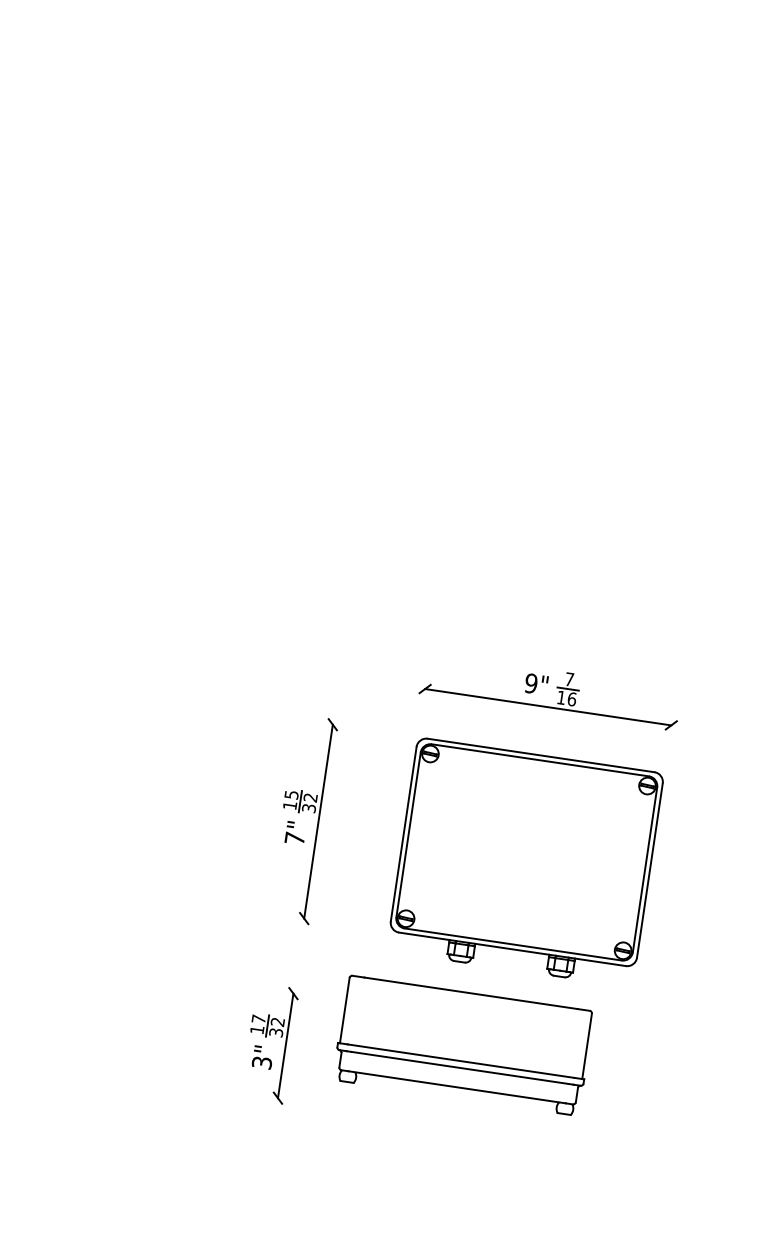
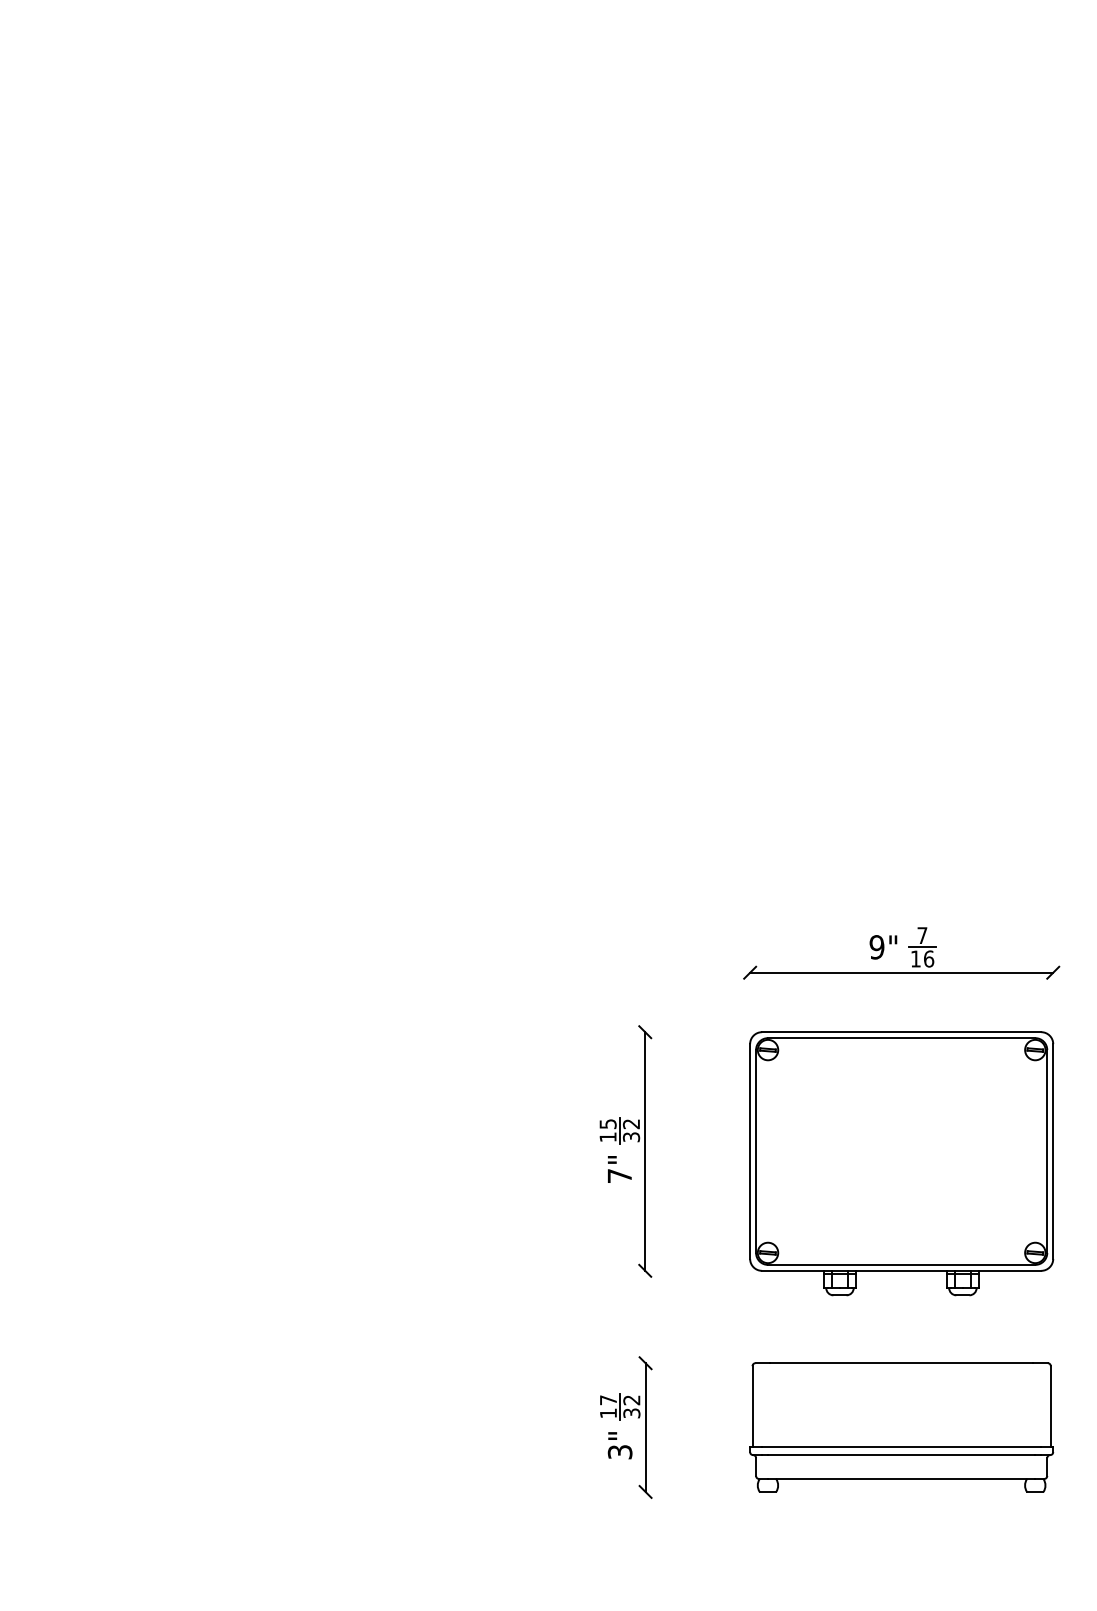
part: (463, 1045) -> (901, 1427), moved

